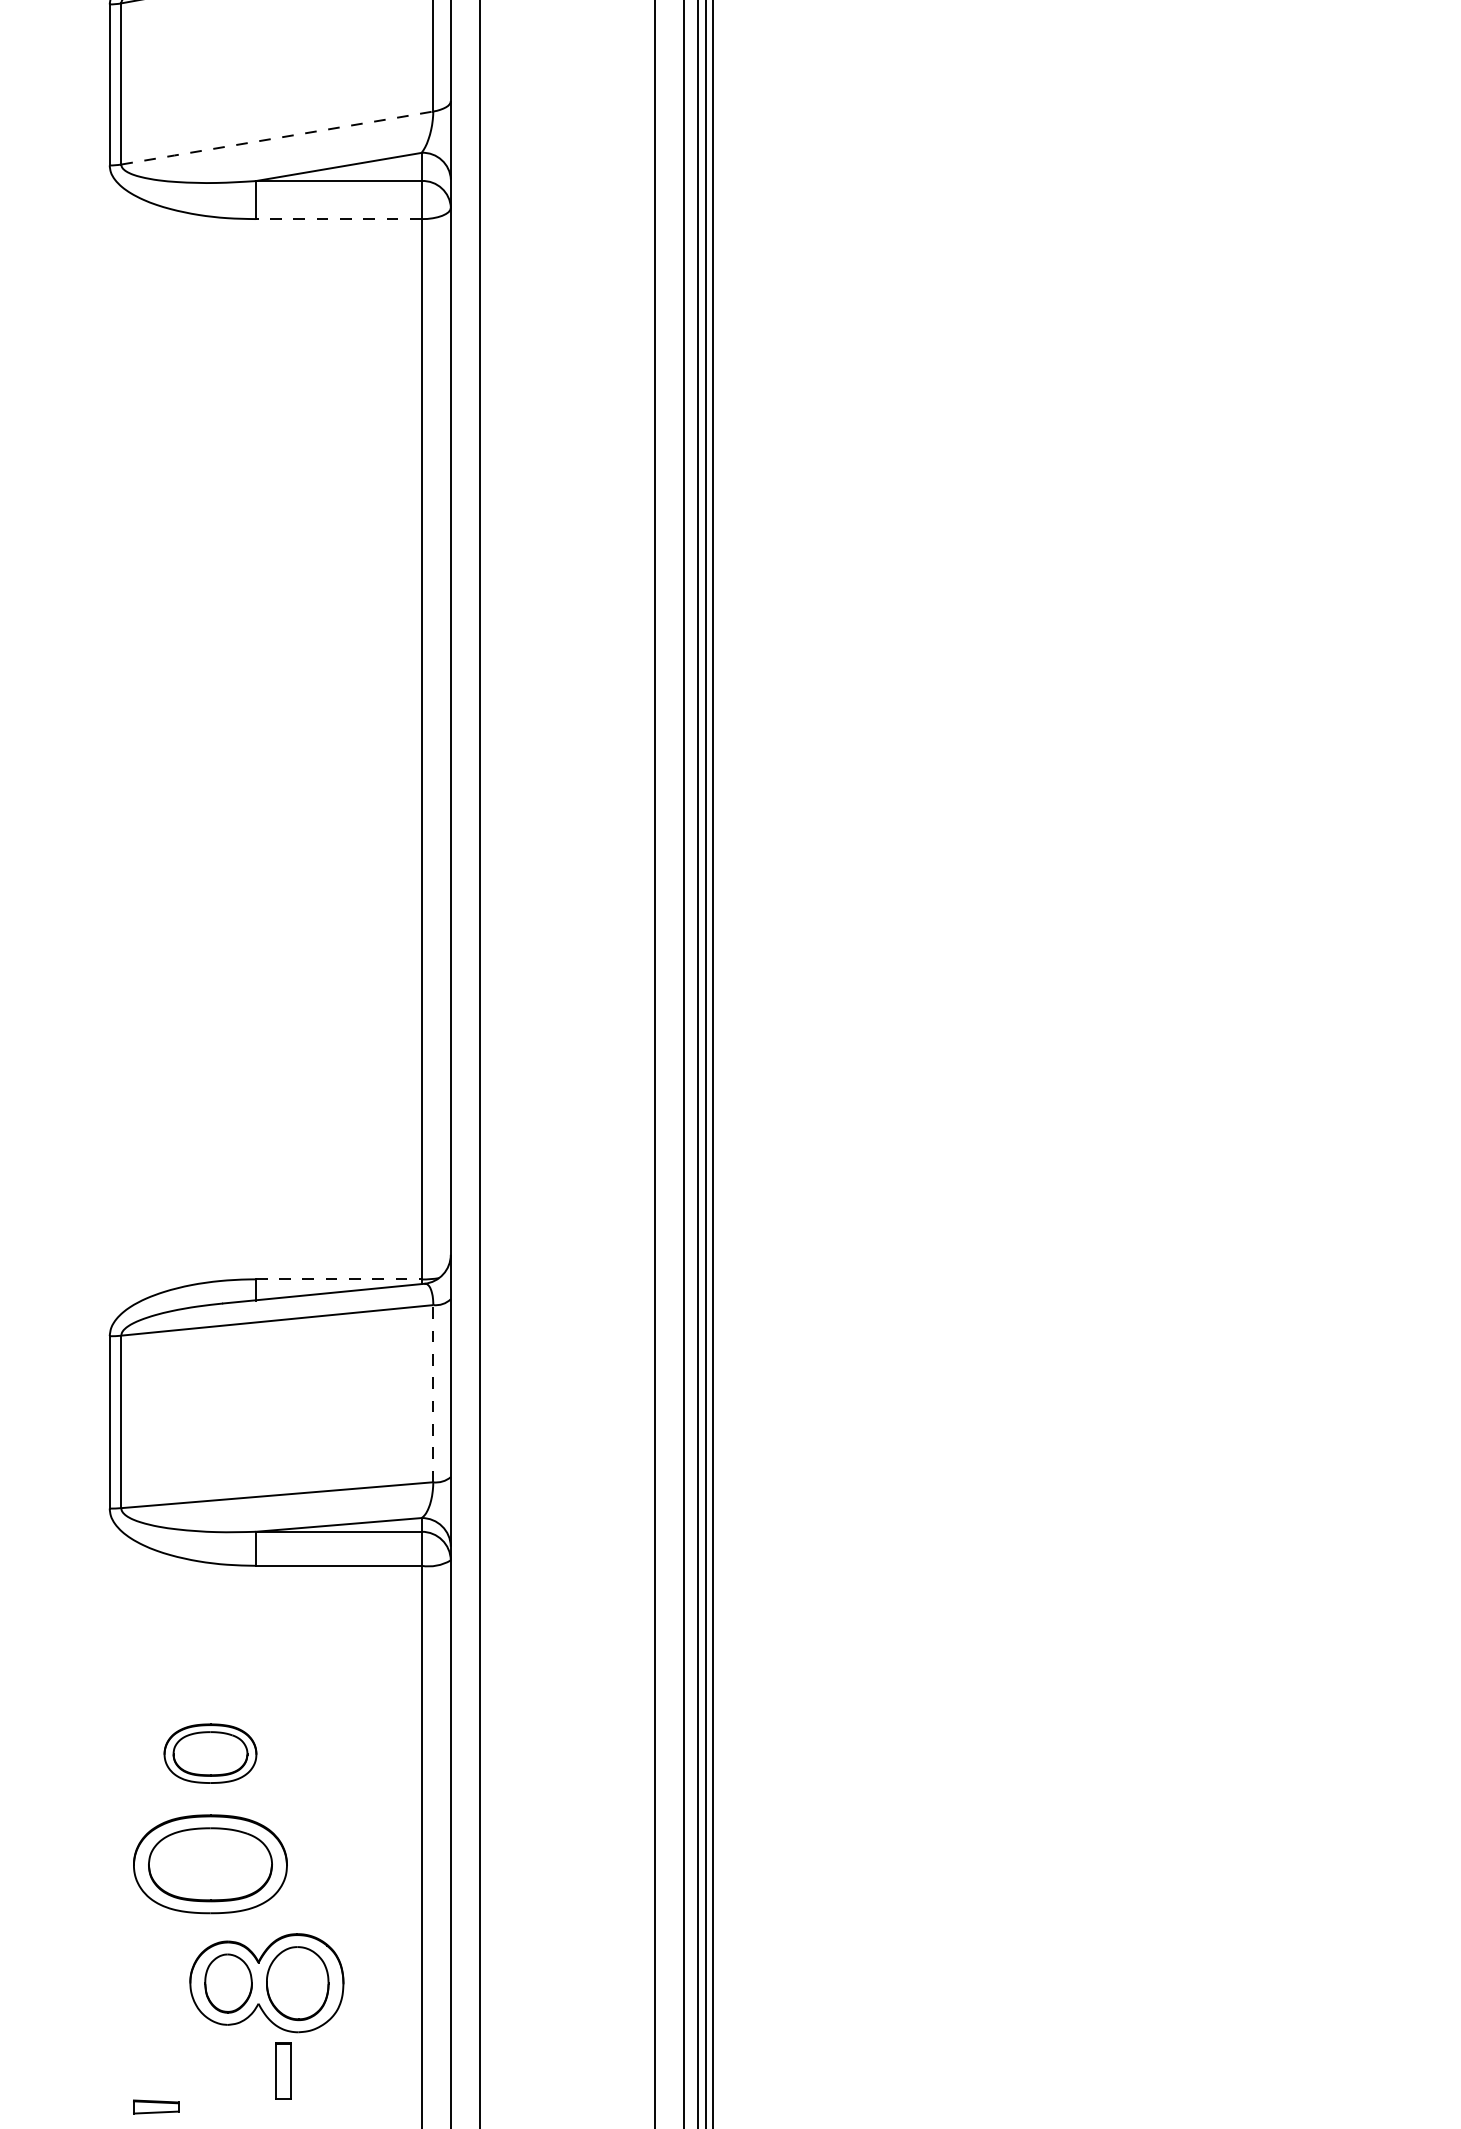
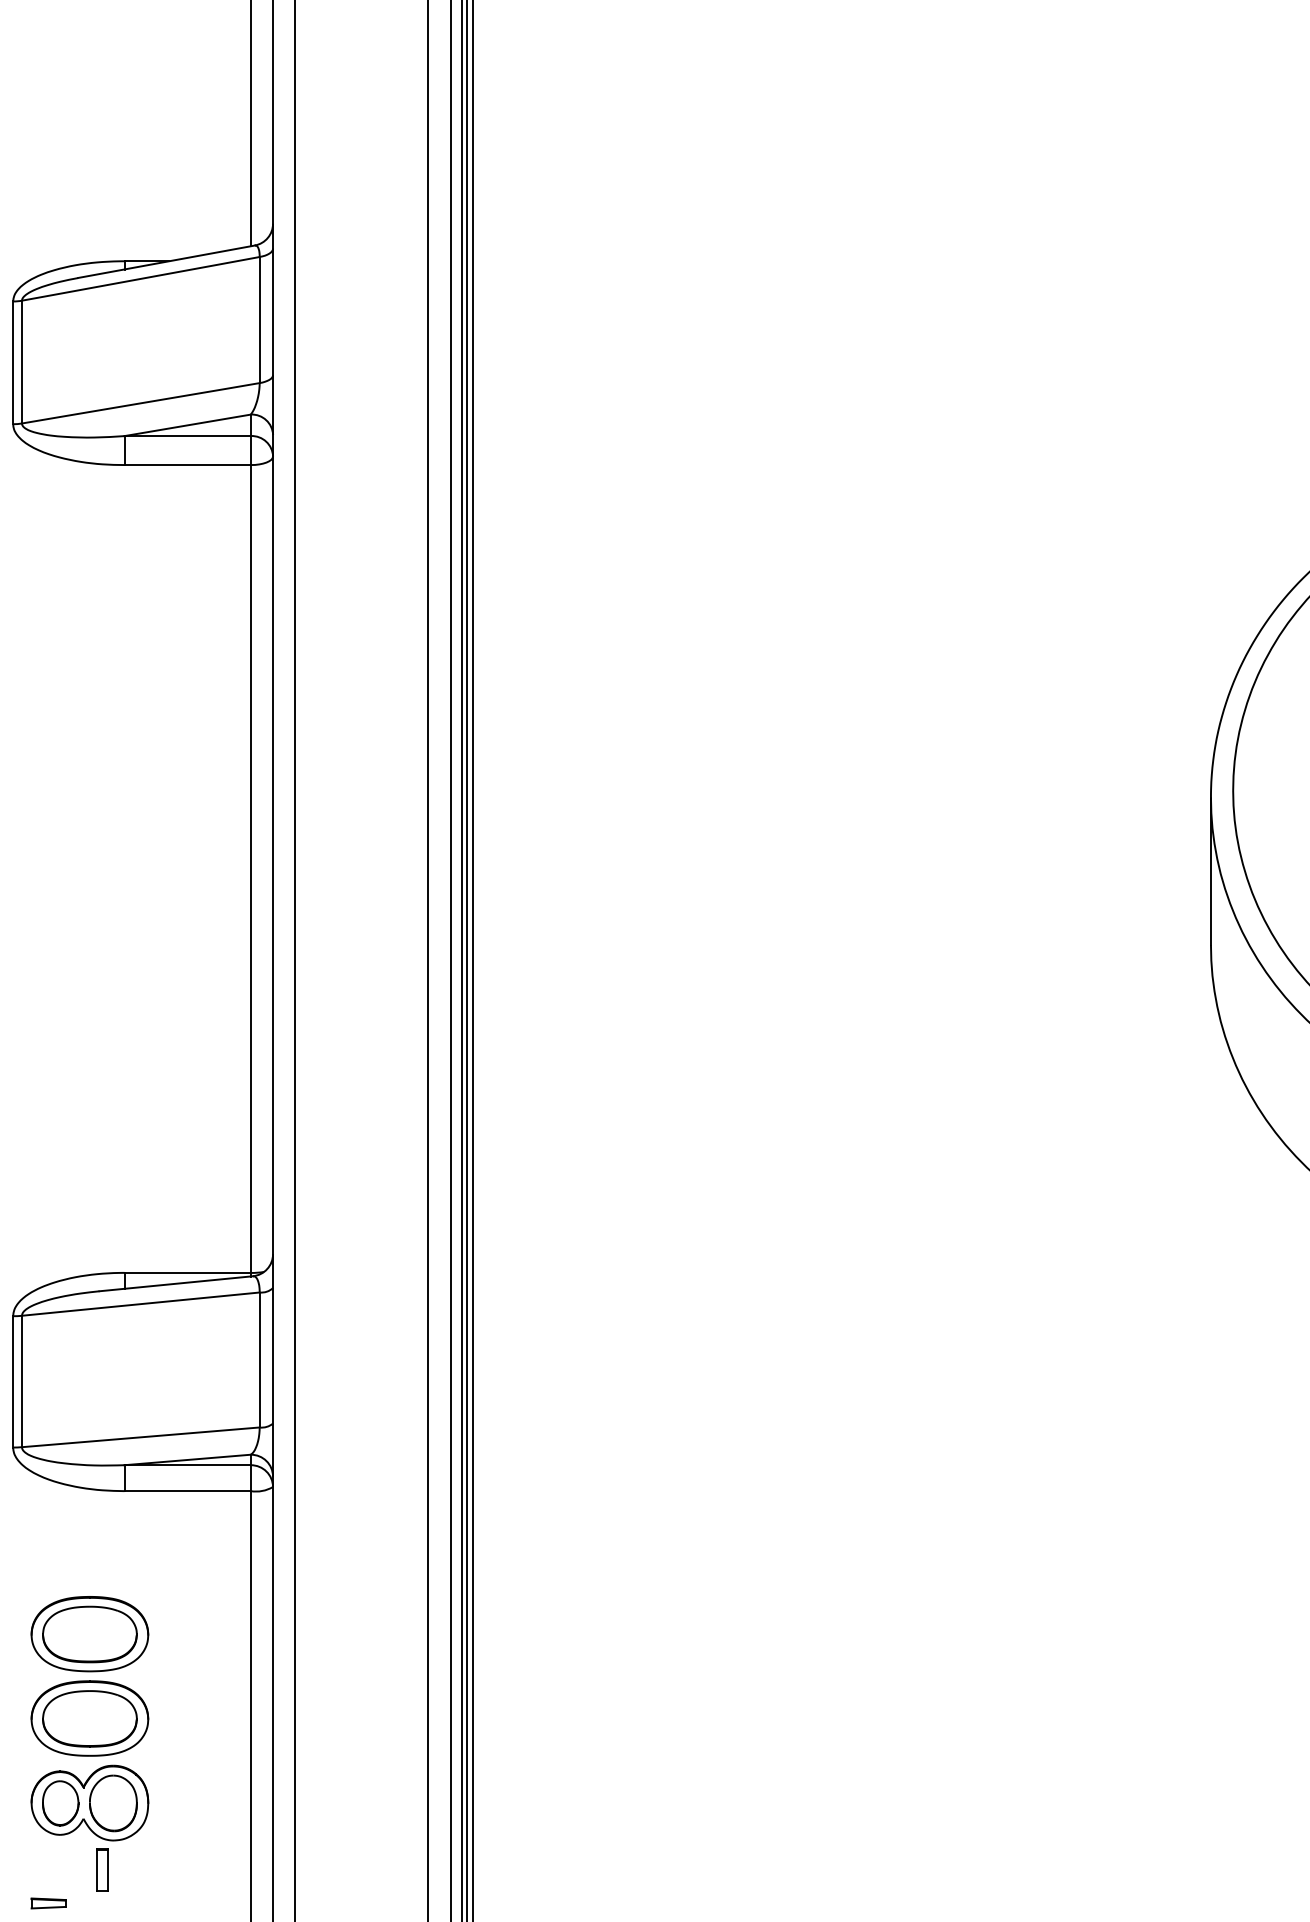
line: (278, 138) -> (141, 403), dashed -> solid
line: (338, 219) -> (187, 465), dashed -> solid
line: (339, 1278) -> (188, 1272), dashed -> solid
line: (433, 1393) -> (259, 1359), dashed -> solid
part: (209, 1753) -> (89, 1634), size x1.67
part: (266, 2015) -> (89, 1827), moved

